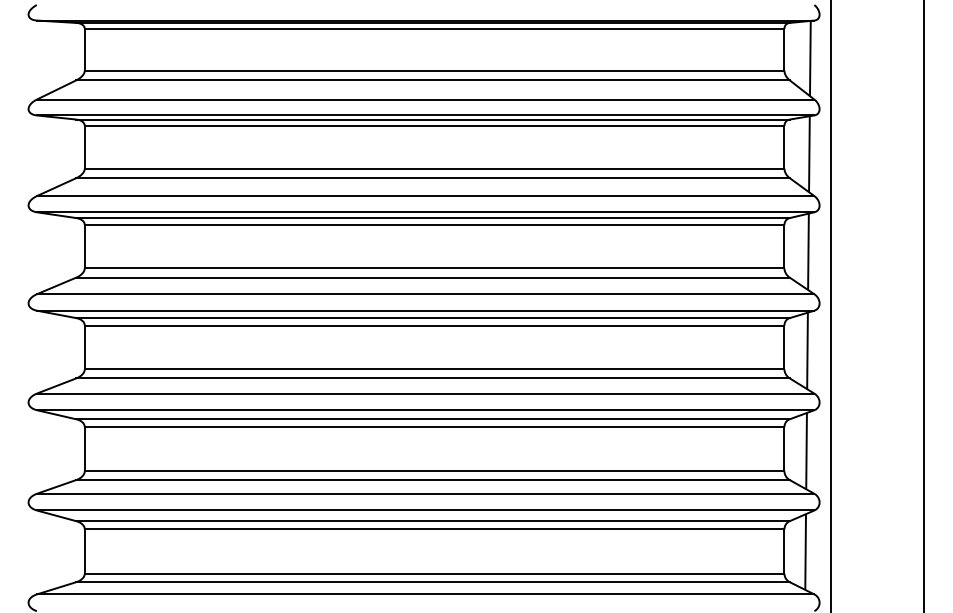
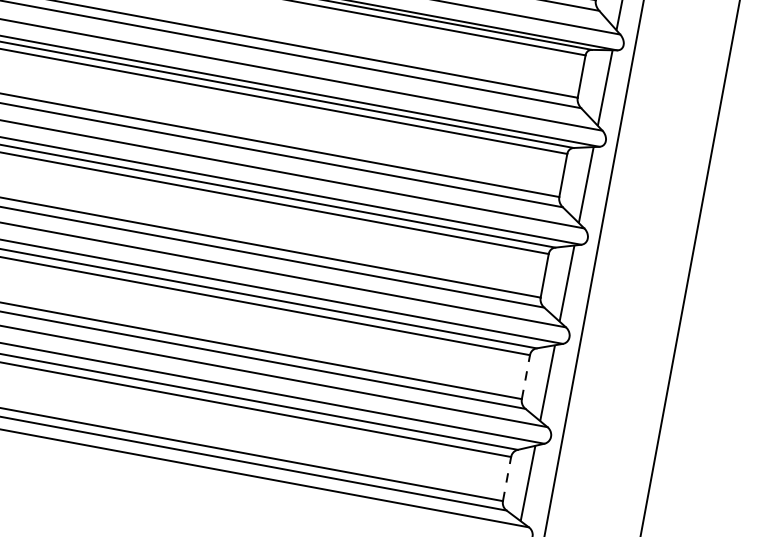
line: (784, 448) -> (526, 376), solid -> dashed
line: (784, 551) -> (507, 479), solid -> dashed

